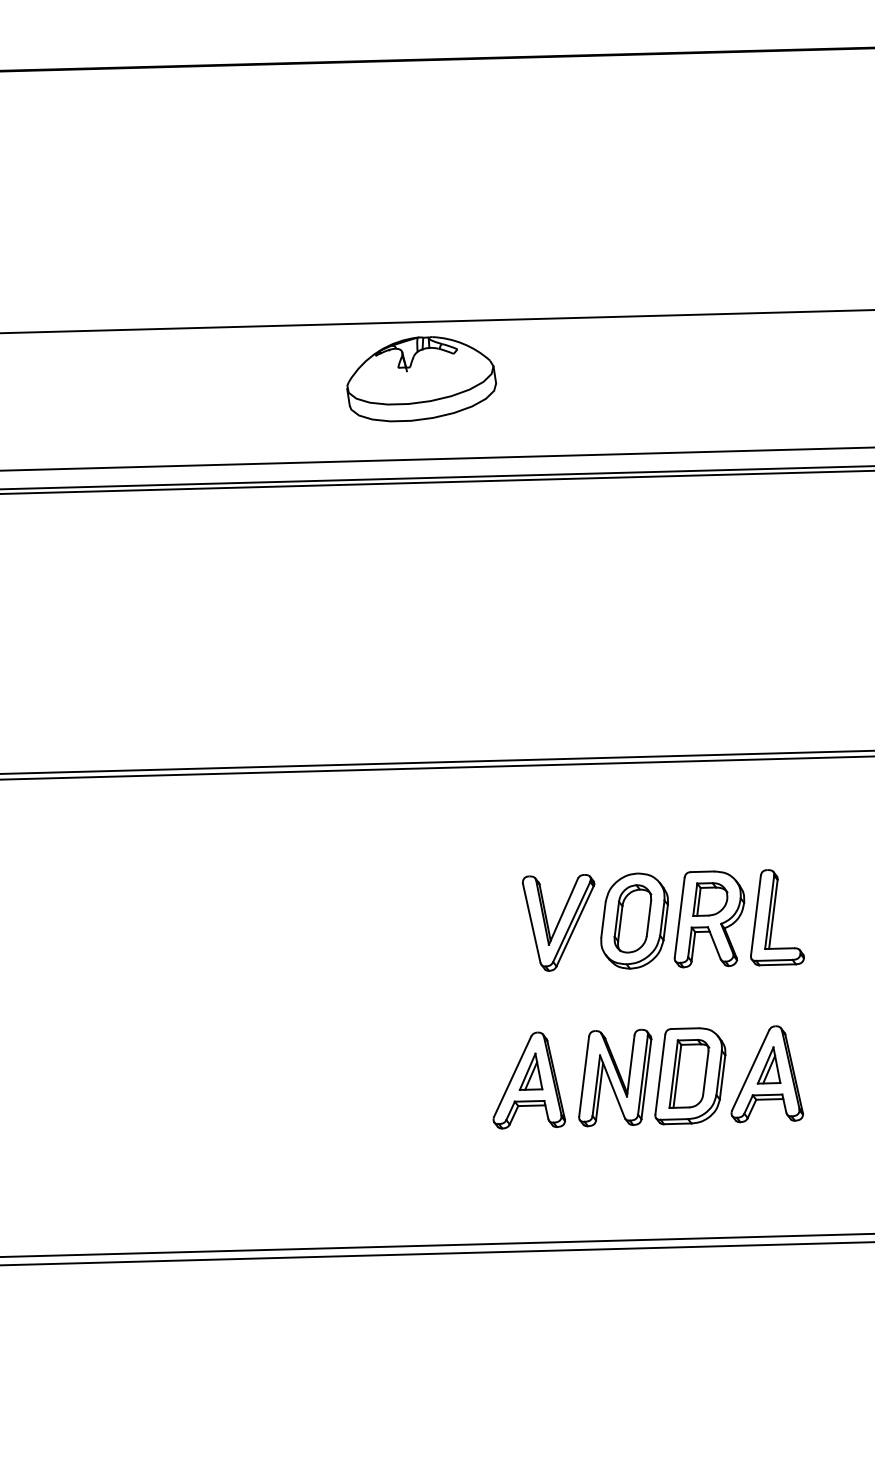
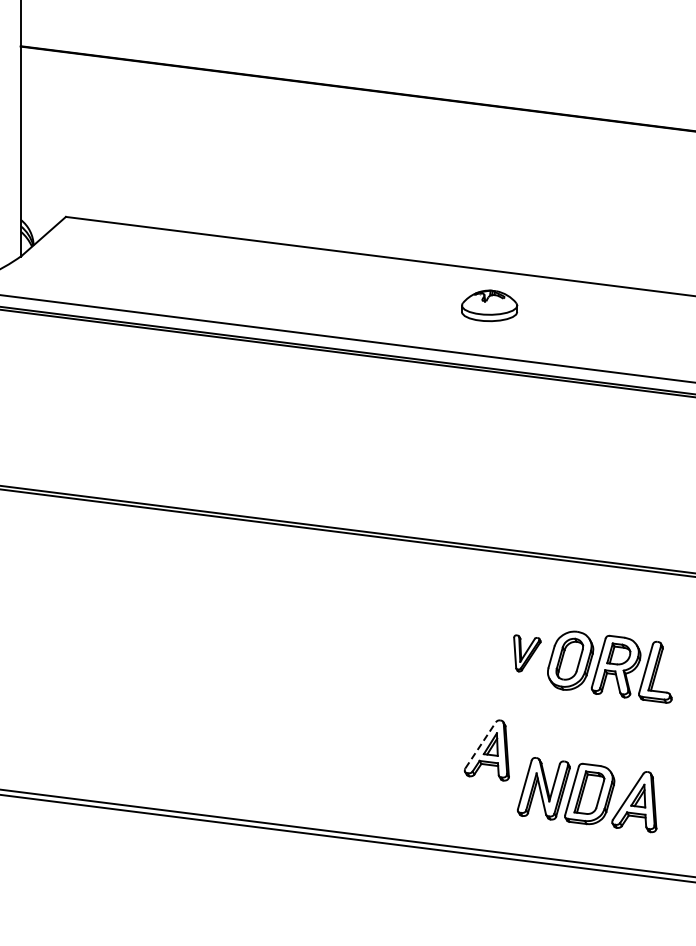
part: (420, 378) -> (489, 305), size x0.6
part: (564, 919) -> (527, 653), size x0.6
line: (512, 1077) -> (480, 745), solid -> dashed
part: (685, 1078) -> (587, 795), moved

